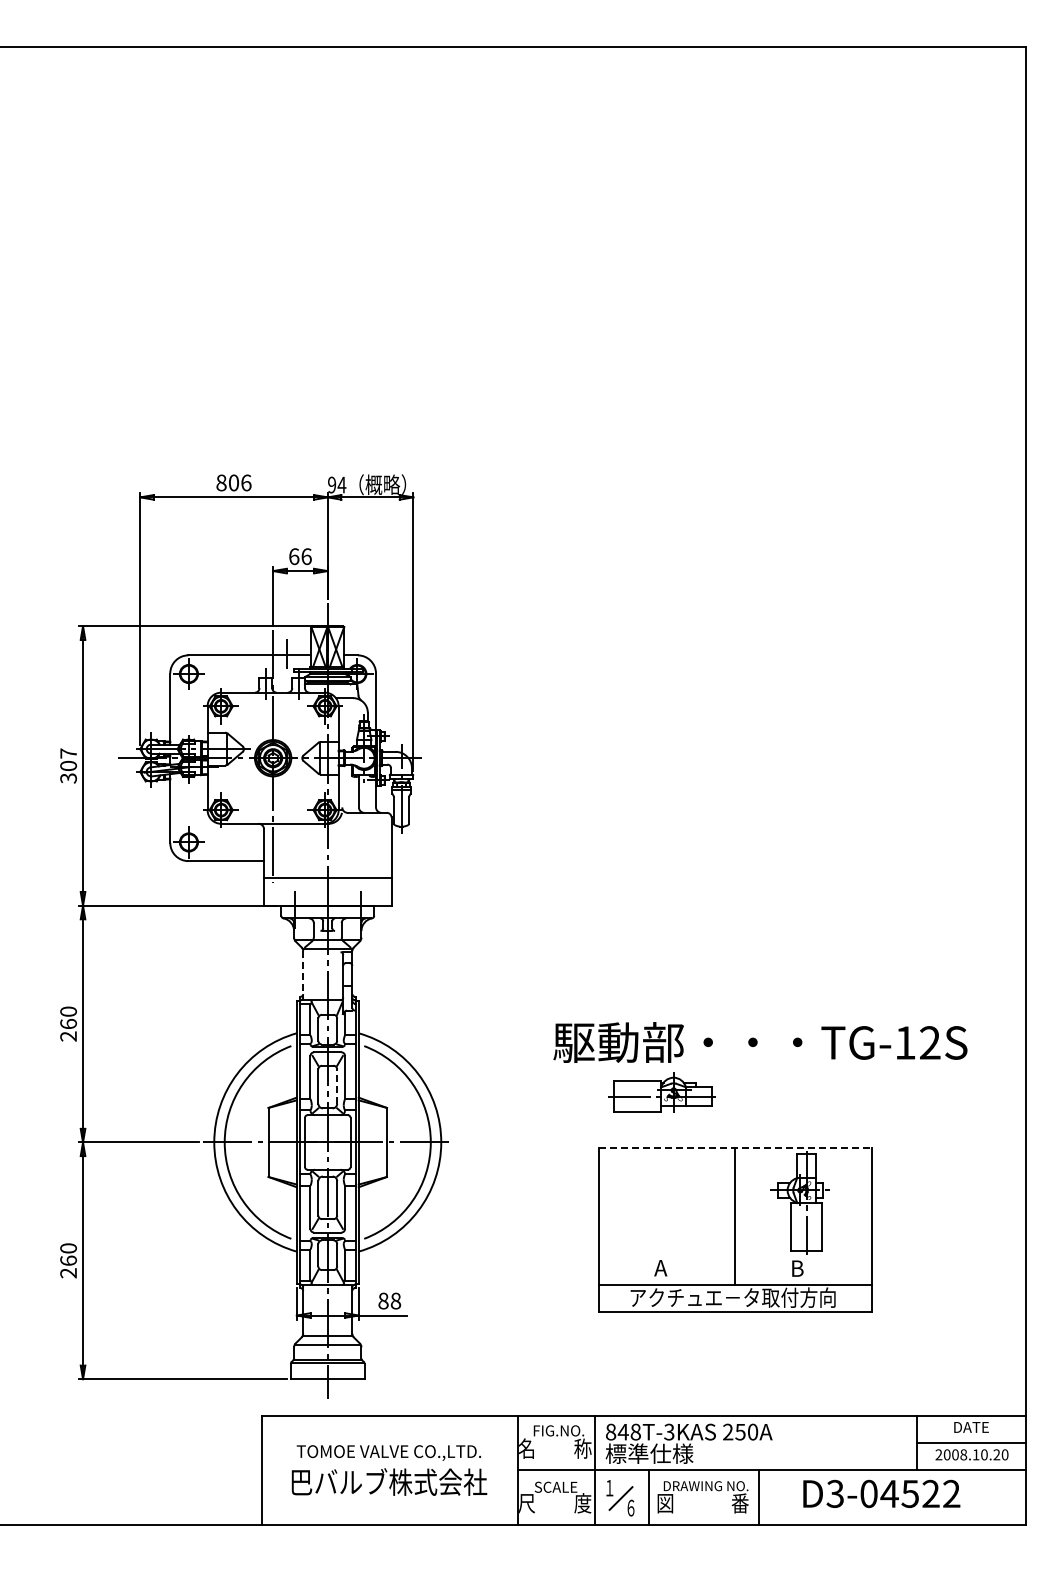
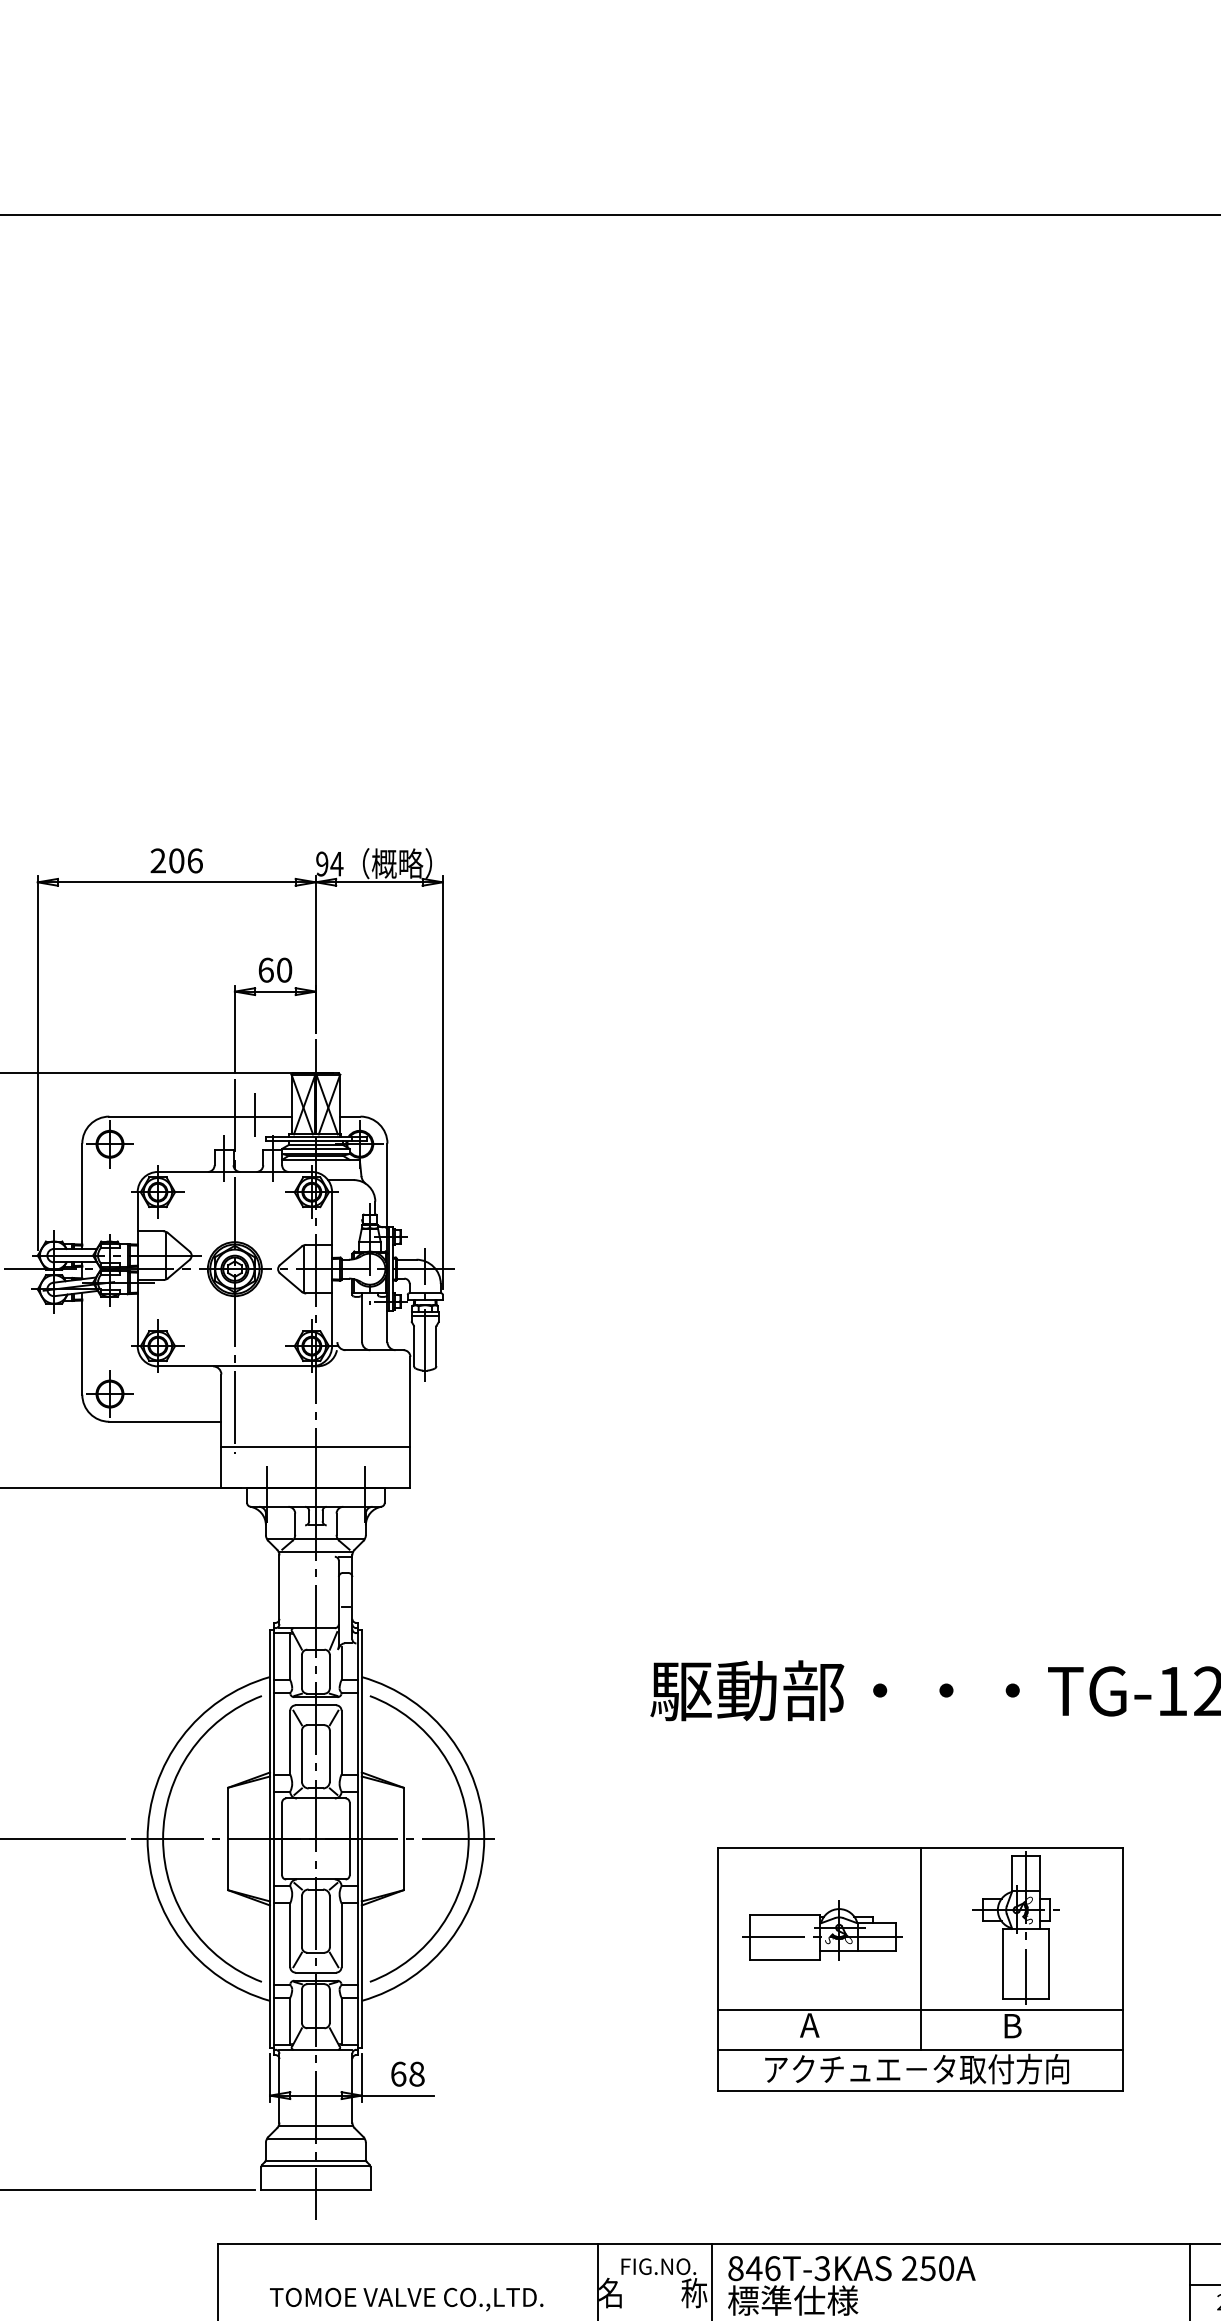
text: (221, 482) -> (158, 860), 806 -> 206
text: (306, 556) -> (284, 969), 66 -> 60
line: (303, 974) -> (279, 1589), dashed -> solid
line: (337, 1086) -> (330, 1755), dashed -> solid
part: (661, 1092) -> (821, 1930), moved
line: (735, 1148) -> (920, 1847), dashed -> solid
line: (735, 1257) -> (920, 2009), added
text: (383, 1300) -> (398, 2073), 88 -> 68
text: (635, 1431) -> (772, 2267), 848T-3KAS -> 846T-3KAS

